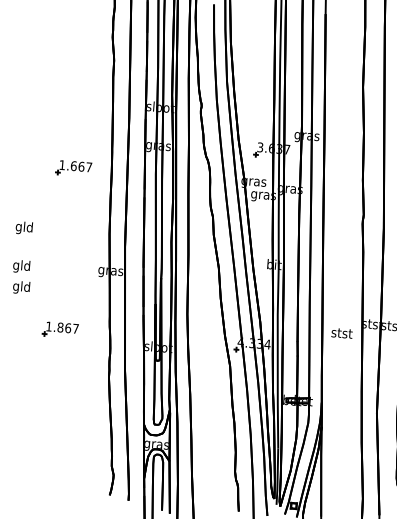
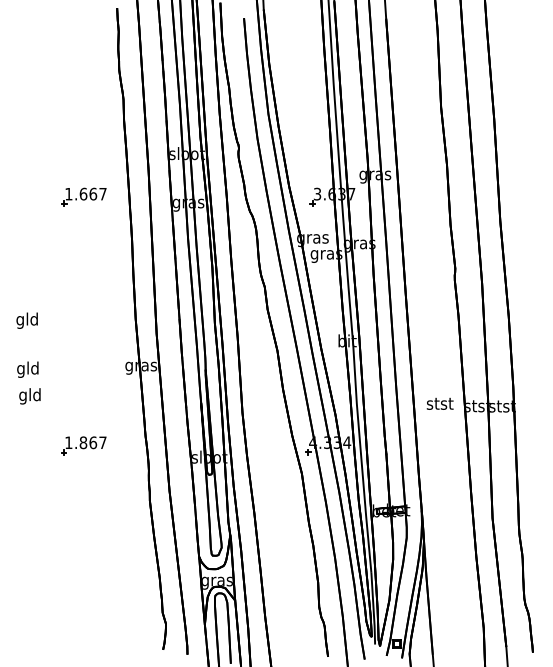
part: (73, 167) -> (83, 196), moved
text: (341, 333) -> (439, 403), moved

